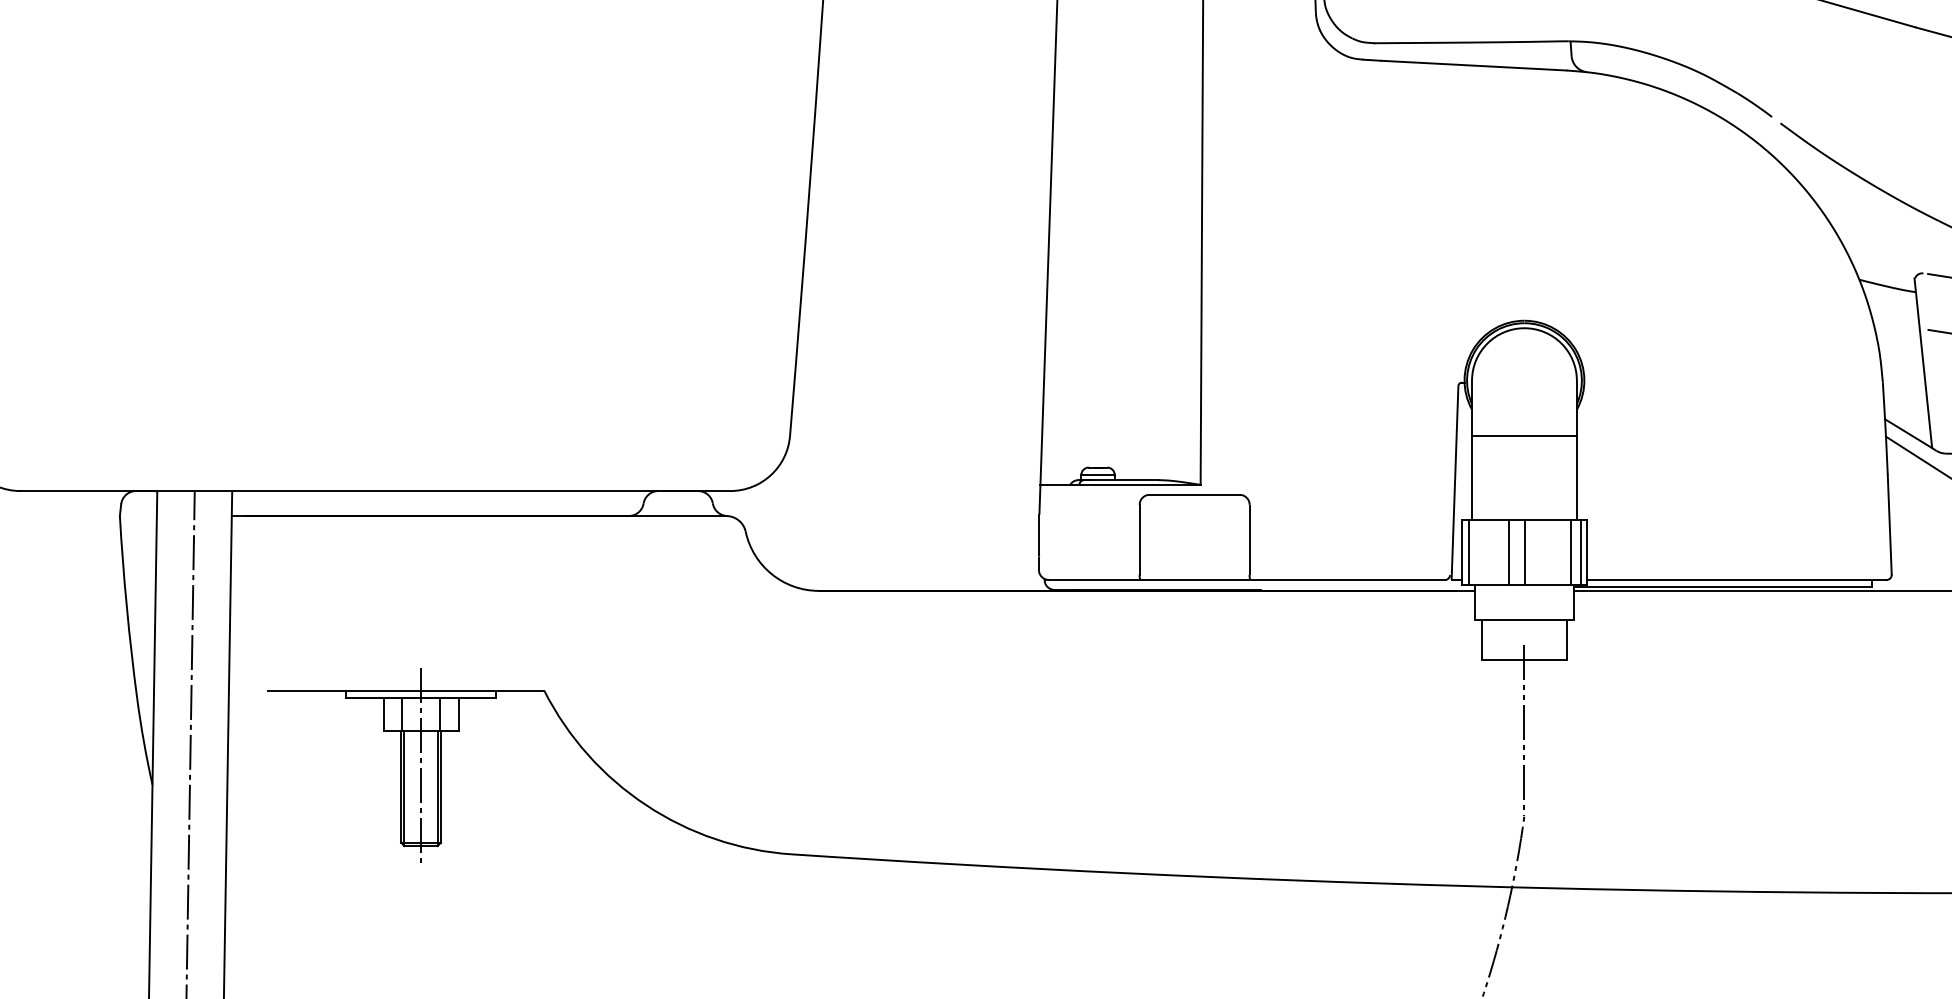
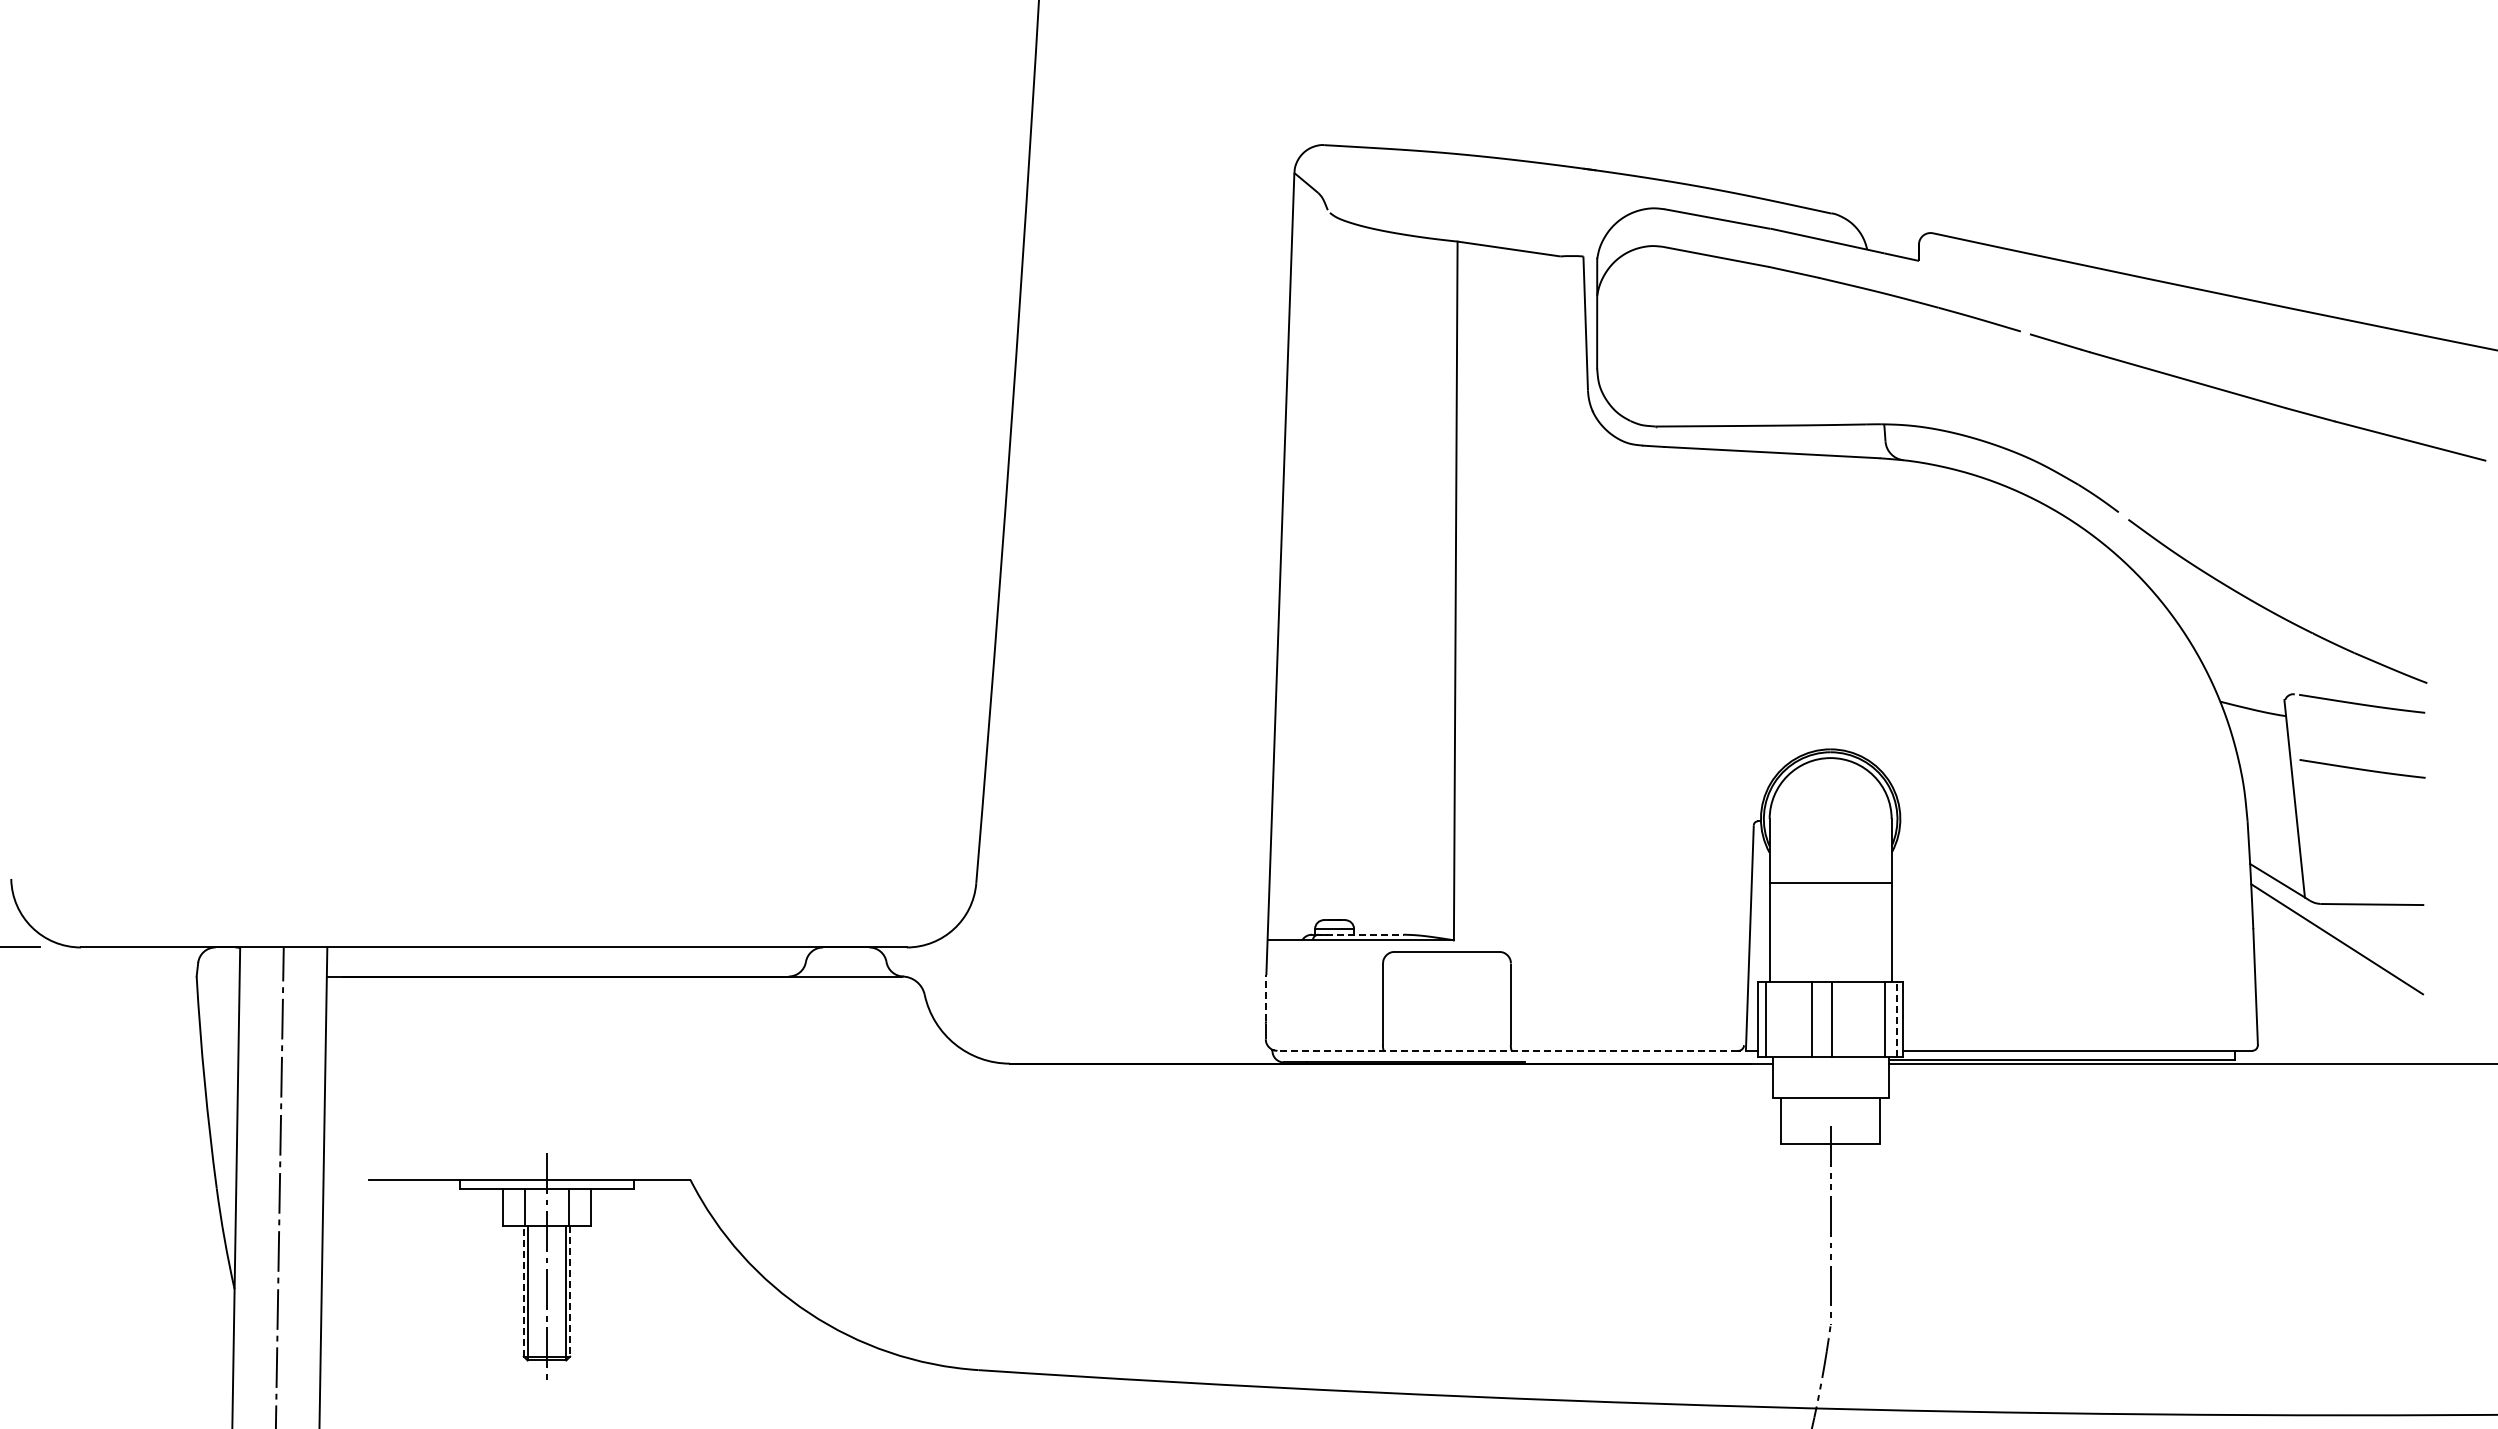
line: (1120, 479) -> (1360, 934), solid -> dashed
line: (1039, 534) -> (1266, 997), solid -> dashed
line: (1581, 552) -> (1896, 1019), solid -> dashed
line: (1246, 579) -> (1507, 1050), solid -> dashed
line: (400, 785) -> (523, 1290), solid -> dashed
line: (441, 786) -> (570, 1291), solid -> dashed

